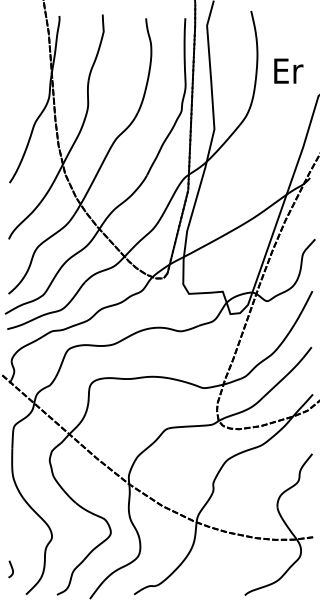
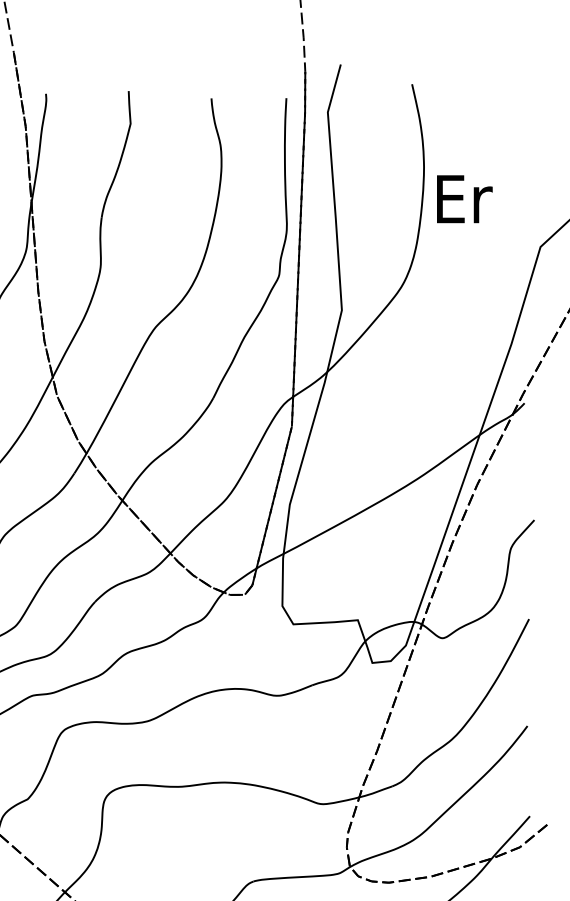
text: (288, 70) -> (464, 197), moved

